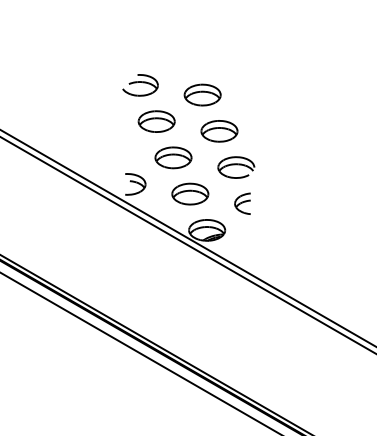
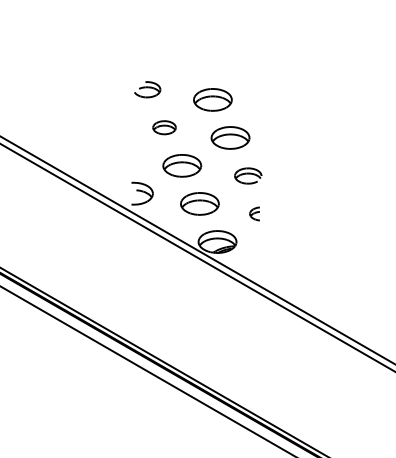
part: (140, 85) -> (147, 89), size x0.7
part: (156, 121) -> (164, 127), size x0.6
part: (236, 167) -> (248, 175), size x0.7
part: (242, 203) -> (254, 213), size x0.6

